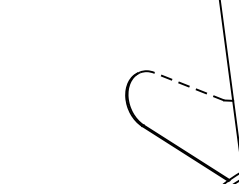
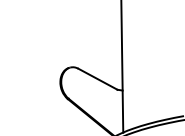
line: (188, 87) -> (97, 79), dashed -> solid

